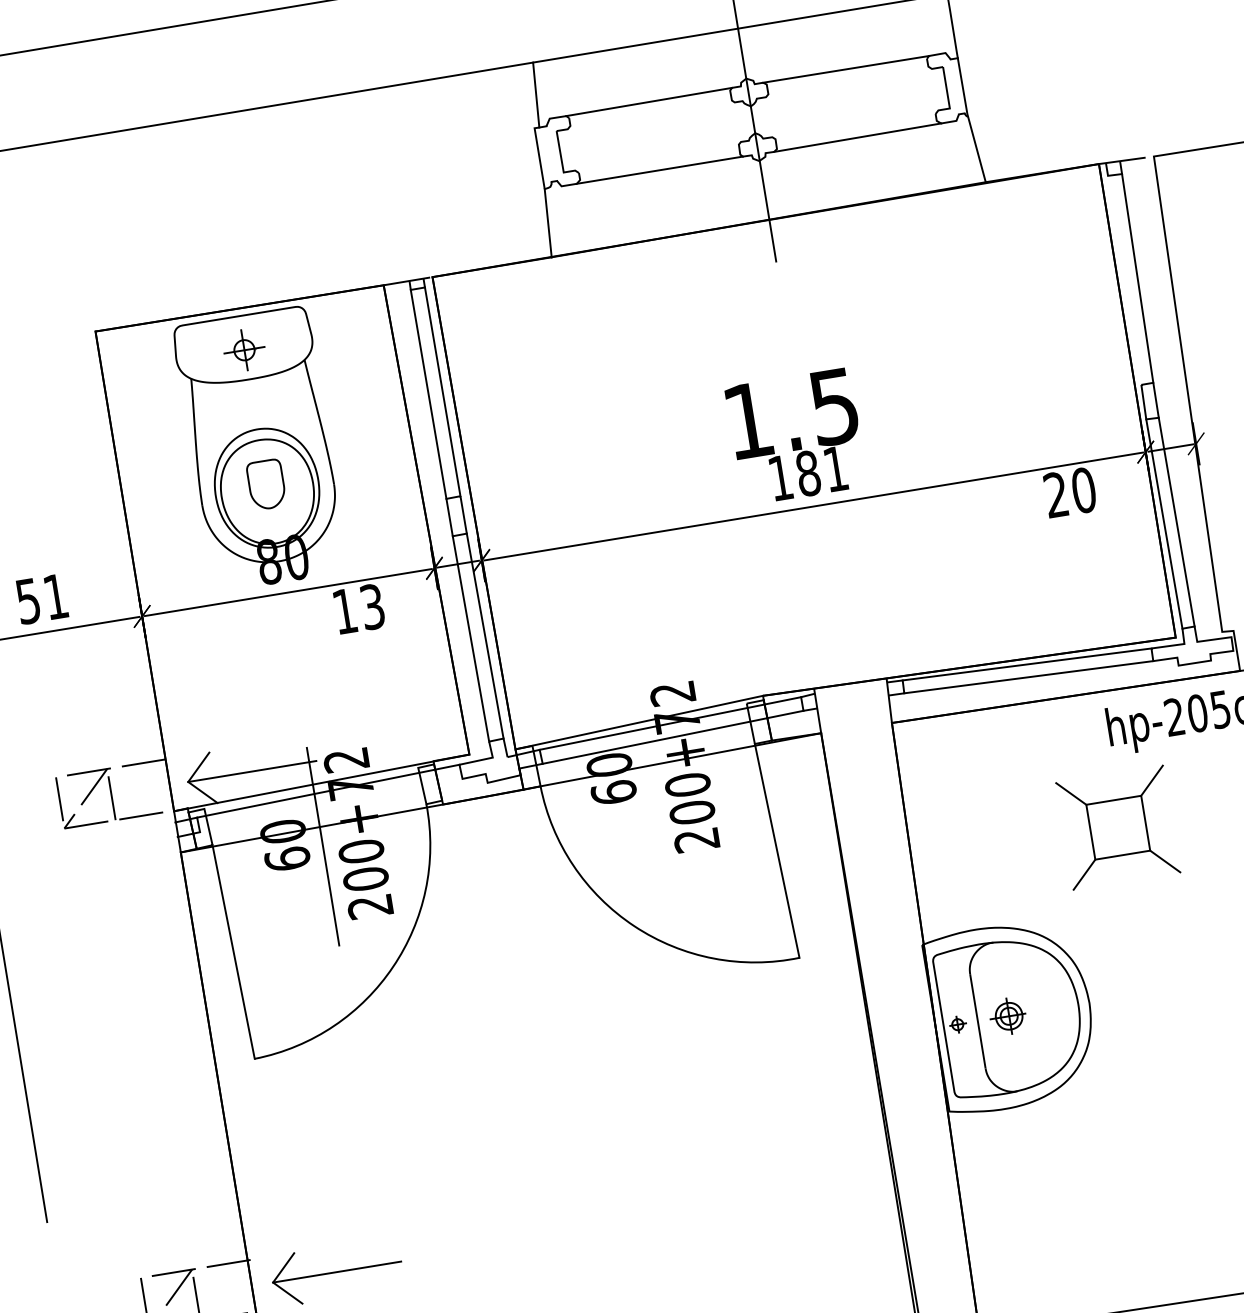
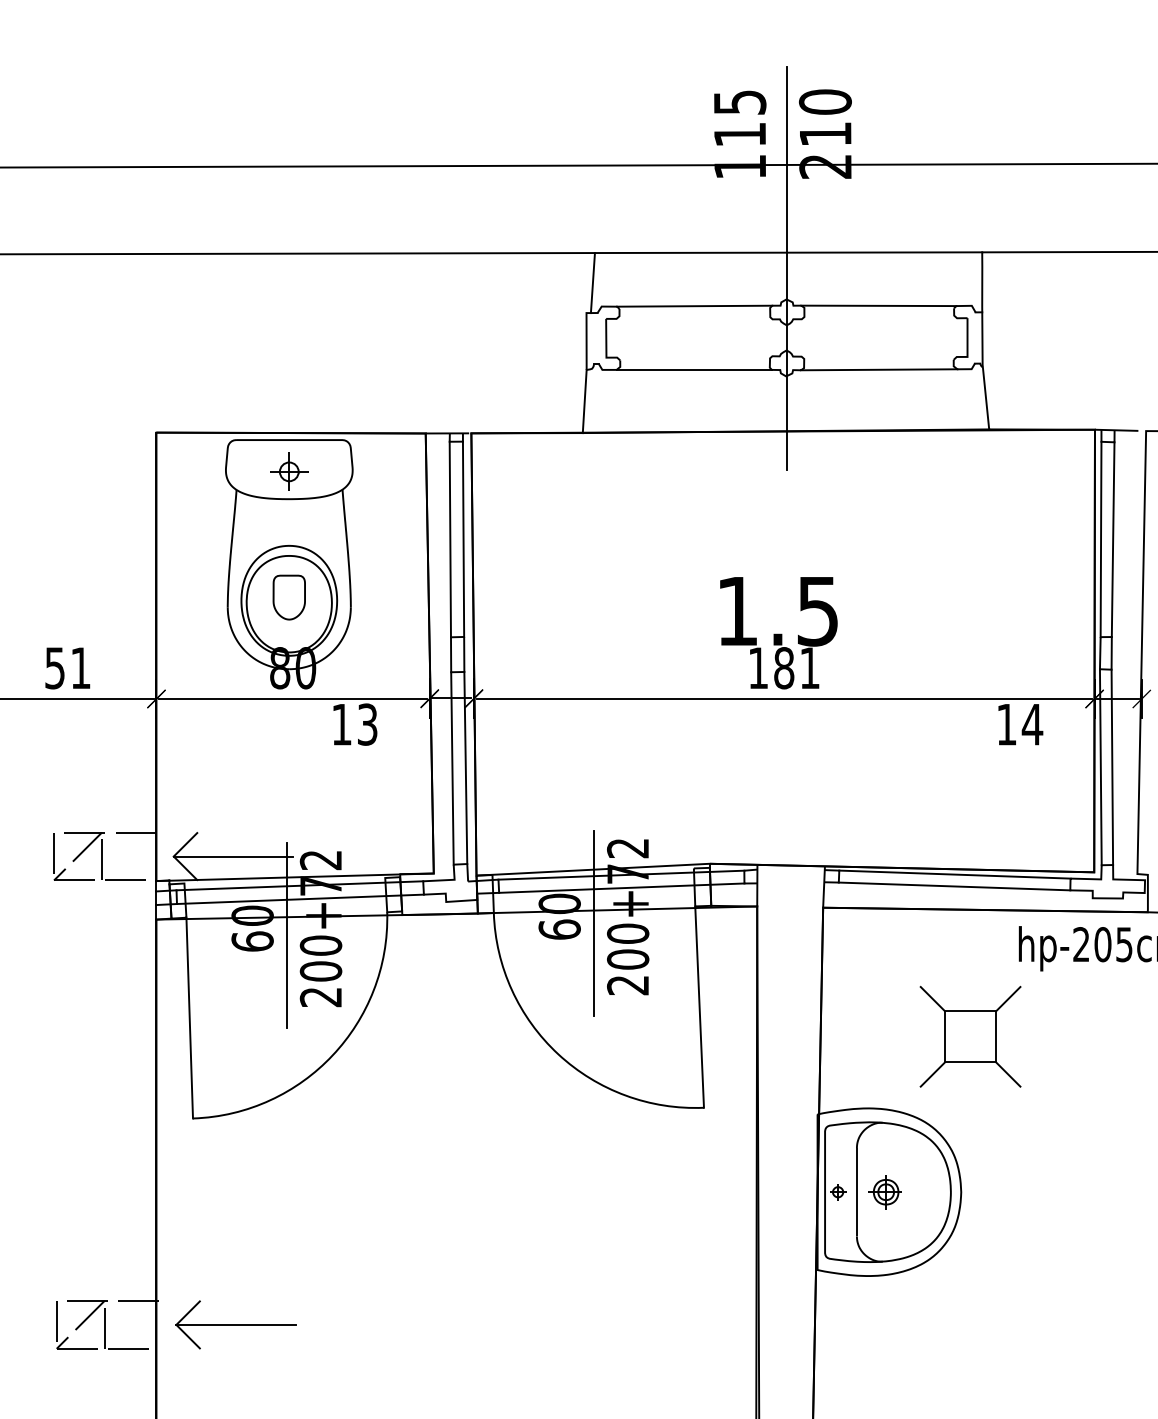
line: (1124, 280) -> (1100, 539), added
text: (1070, 492) -> (1020, 724), 20 -> 14
line: (649, 780) -> (593, 923), added
line: (331, 805) -> (300, 899), added
part: (1118, 827) -> (970, 1036), moved

